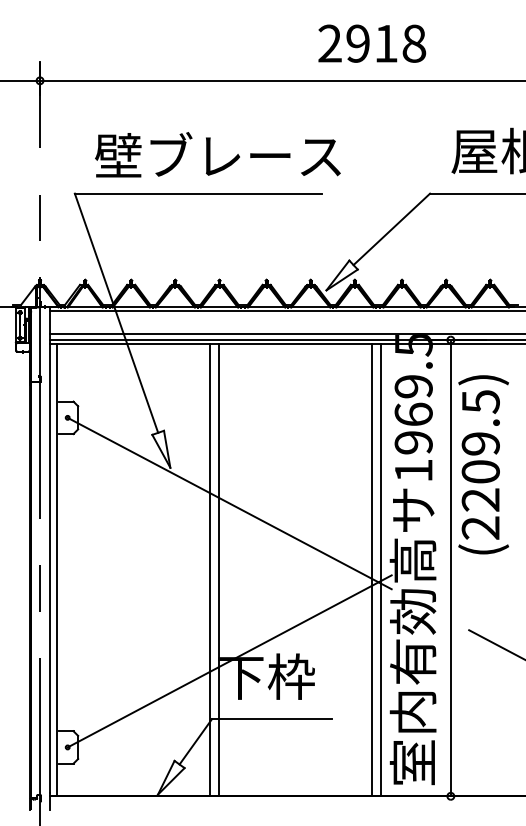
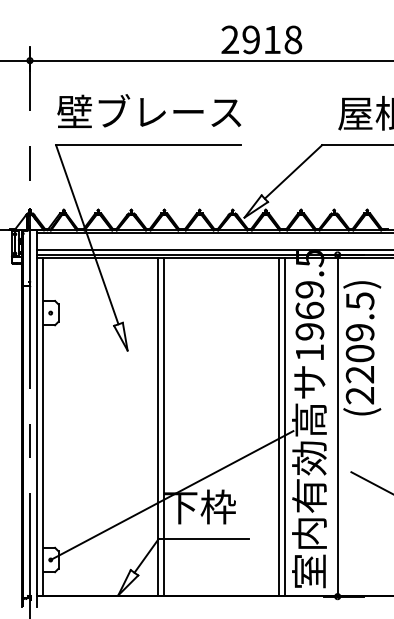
text: (371, 43) -> (261, 39), moved
text: (218, 153) -> (149, 110), moved
line: (228, 503) -> (171, 377), removed

